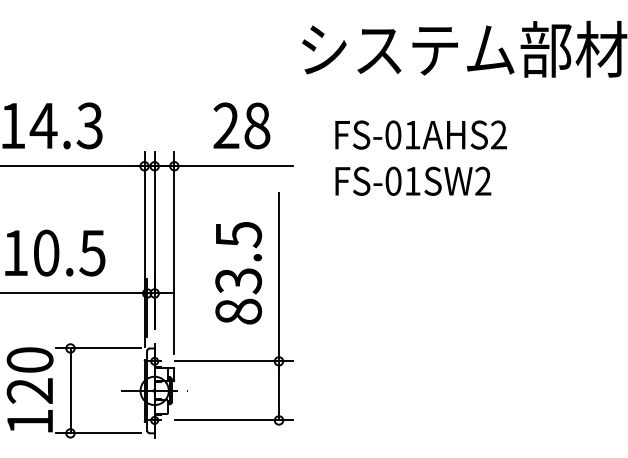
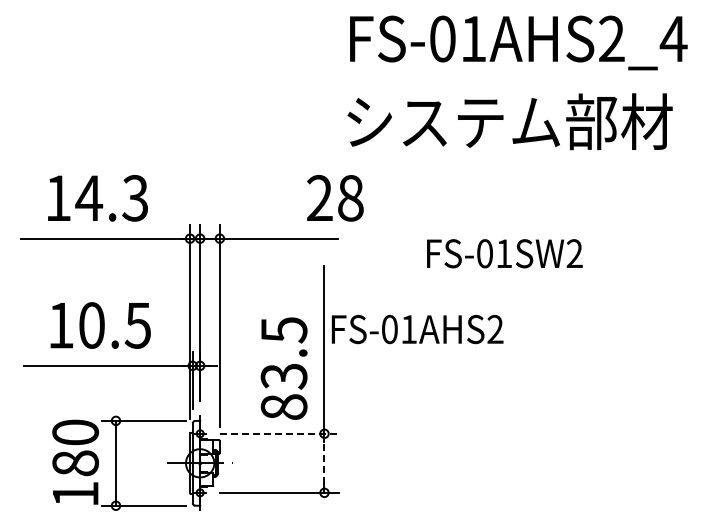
text: (242, 126) -> (335, 198), moved
text: (421, 135) -> (417, 329), moved
text: (413, 181) -> (504, 253), moved
text: (238, 273) -> (283, 368), moved
line: (234, 361) -> (279, 433), solid -> dashed
line: (279, 390) -> (324, 462), solid -> dashed
text: (30, 391) -> (75, 463), 120 -> 180

